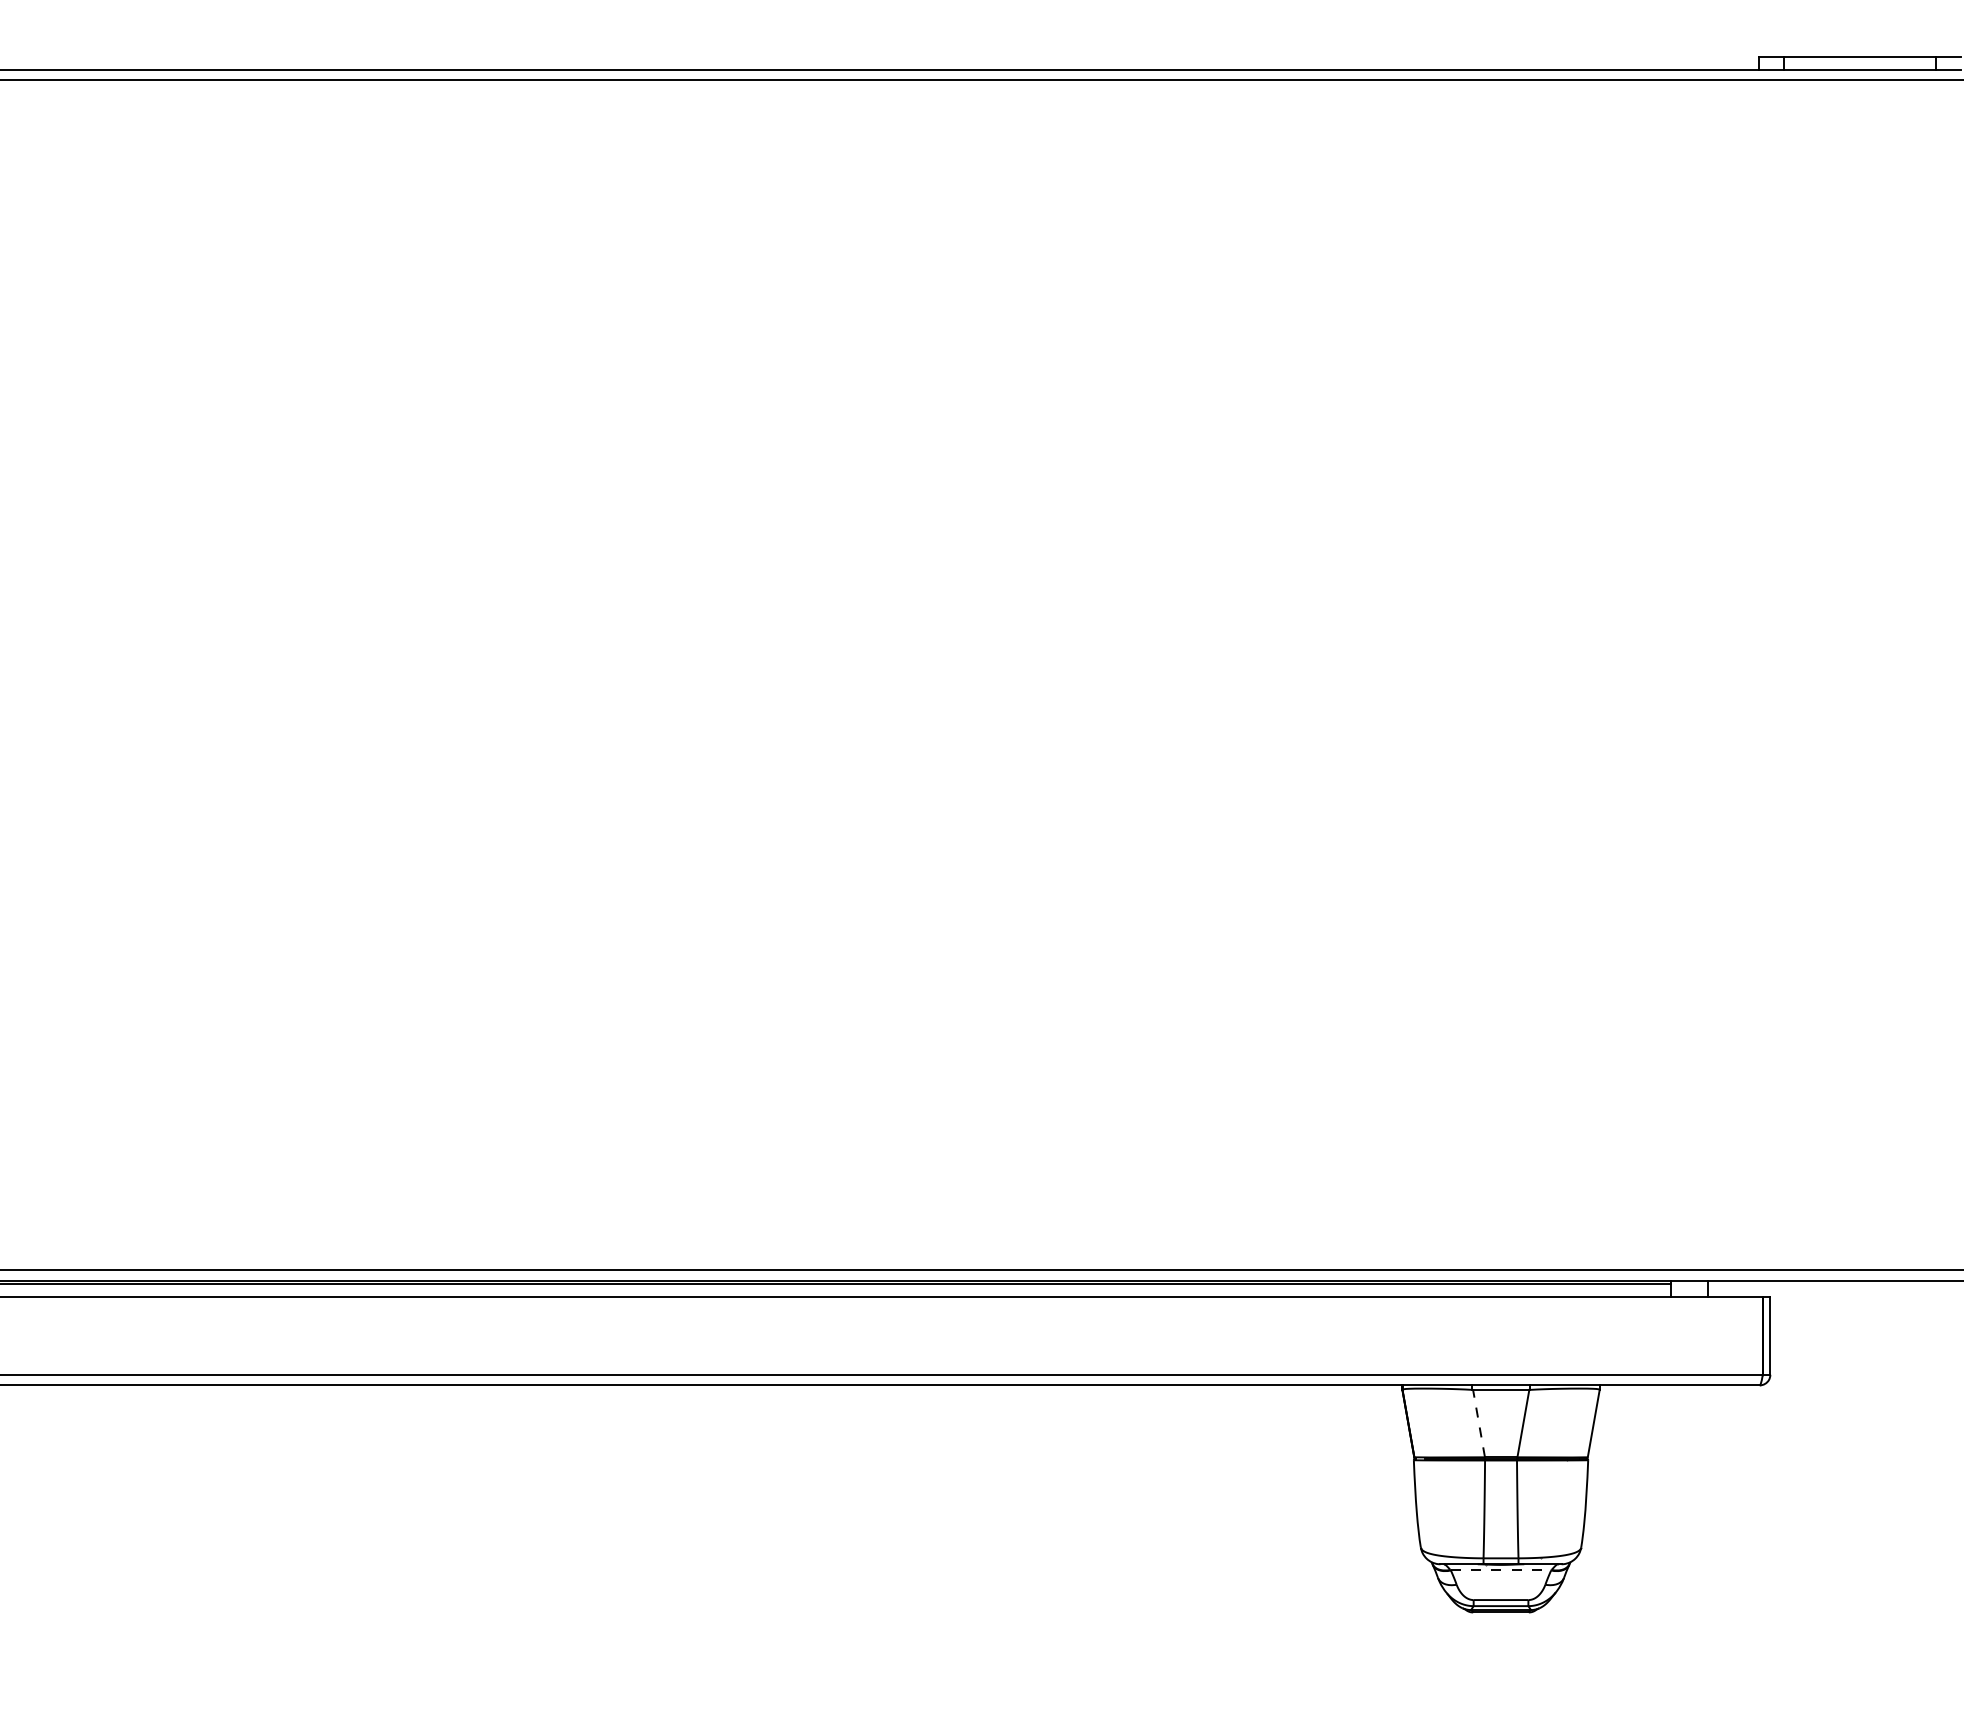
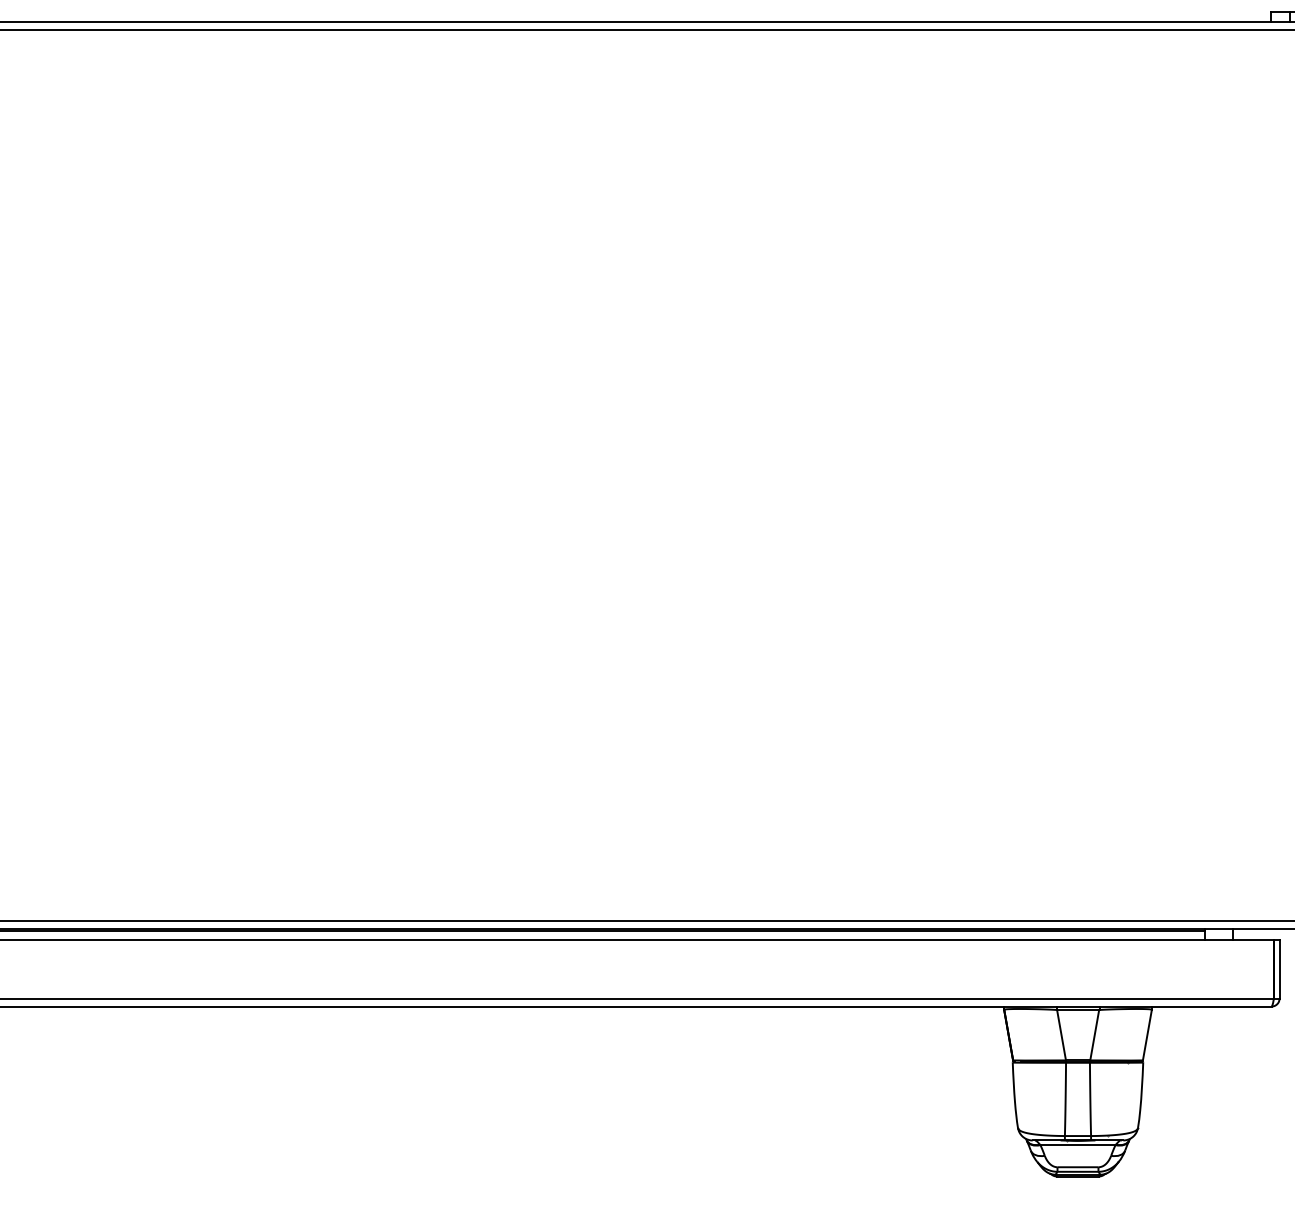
line: (1478, 1423) -> (1061, 1035), dashed -> solid
line: (1501, 1570) -> (1078, 1145), dashed -> solid

